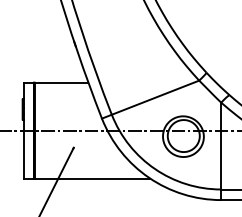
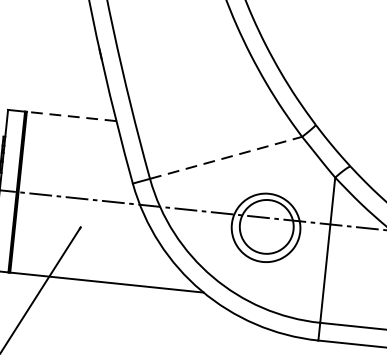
line: (61, 82) -> (71, 116), solid -> dashed
line: (155, 97) -> (226, 157), solid -> dashed

